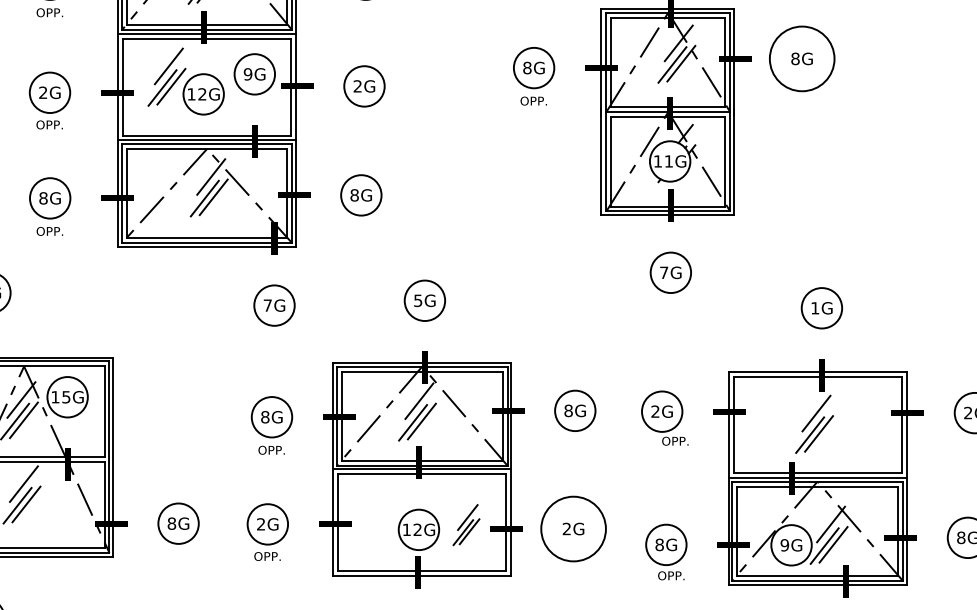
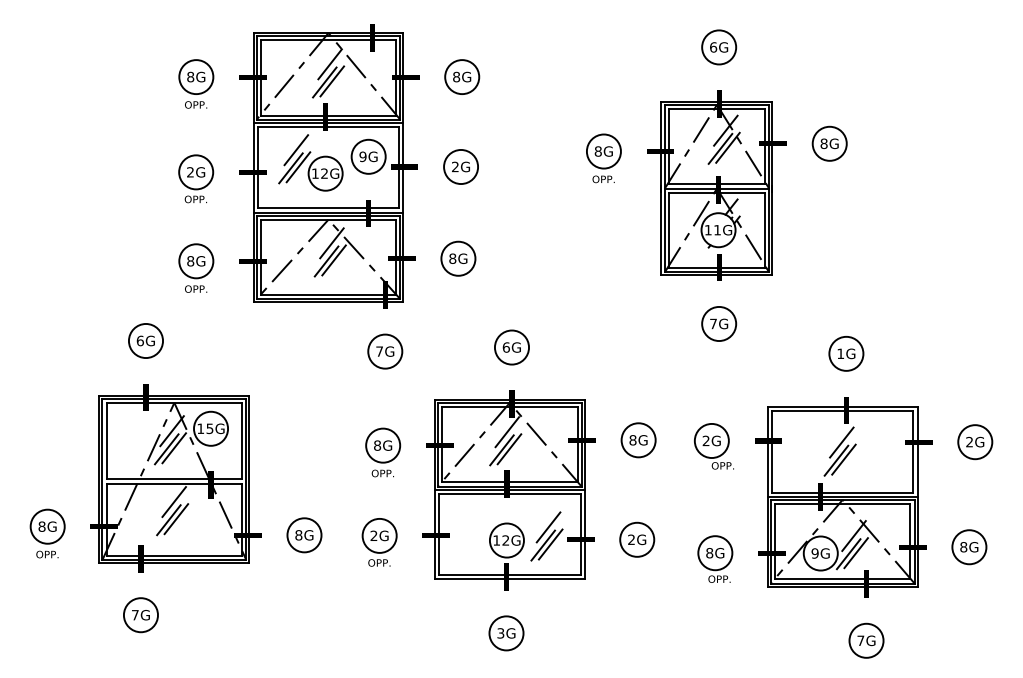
circle: (801, 58) -> (829, 143), size x0.62
text: (417, 300) -> (505, 347), 5G -> 6G
part: (465, 525) -> (546, 536), size x1.43
circle: (573, 528) -> (637, 539), size x0.62

